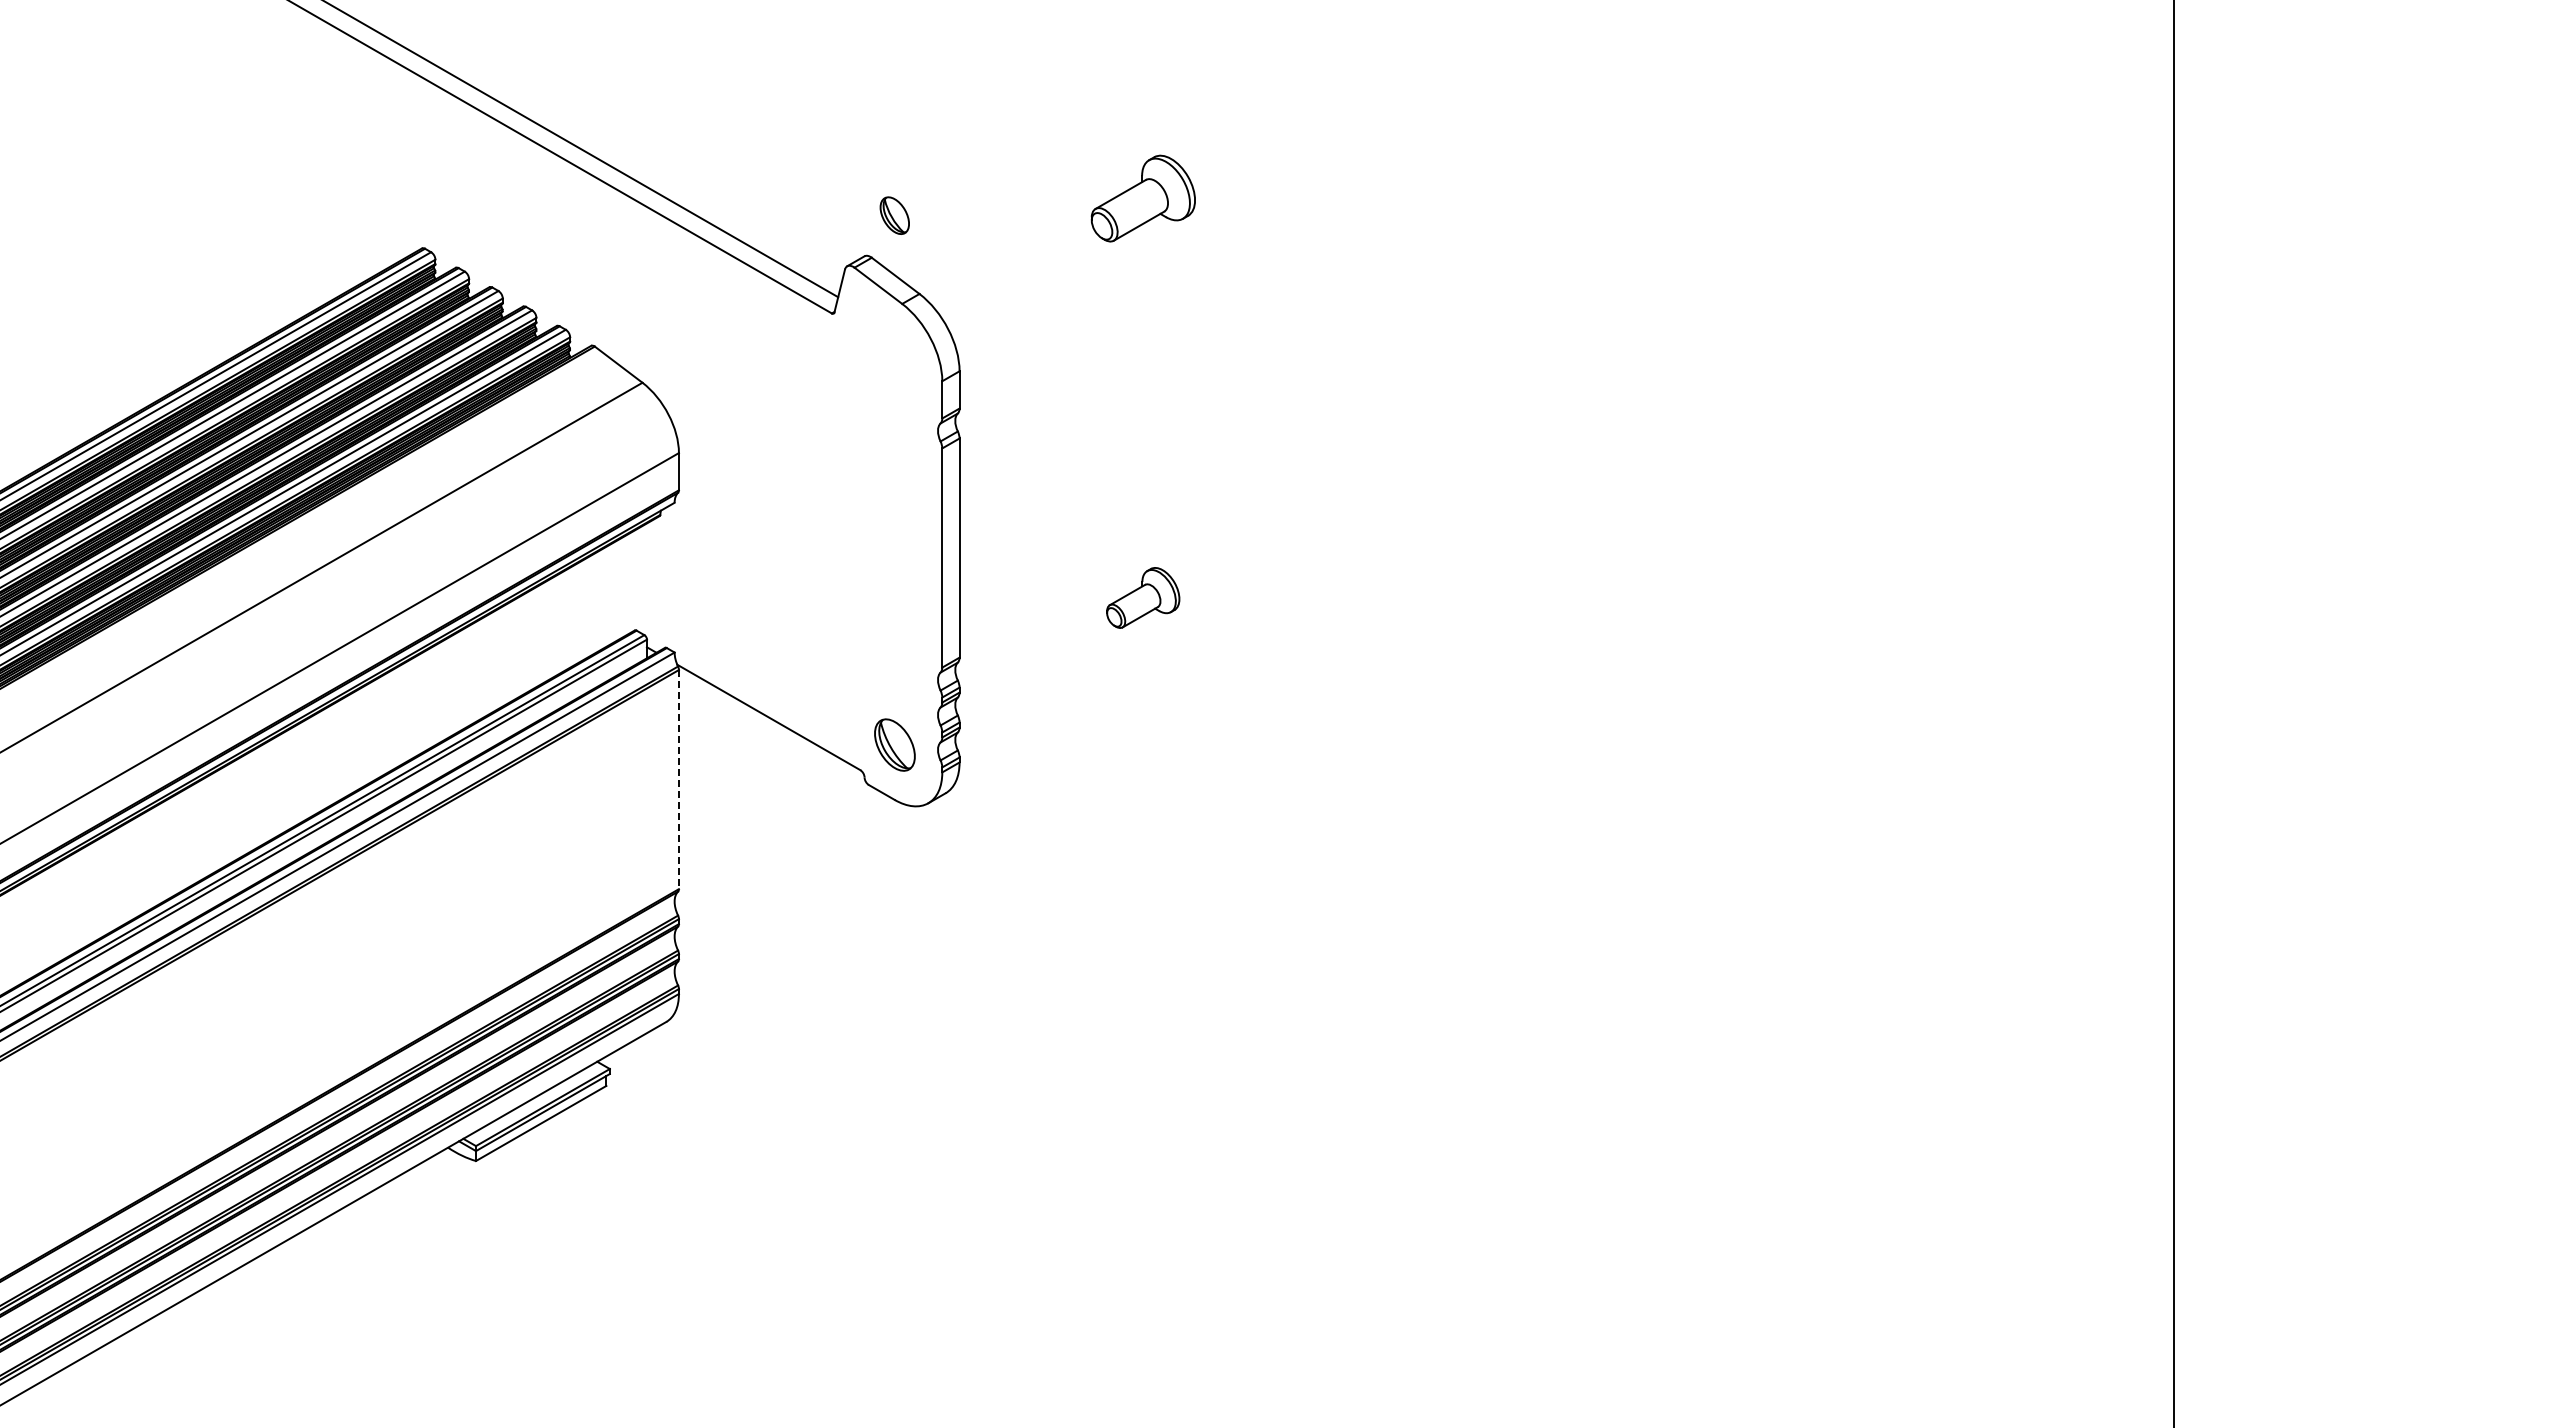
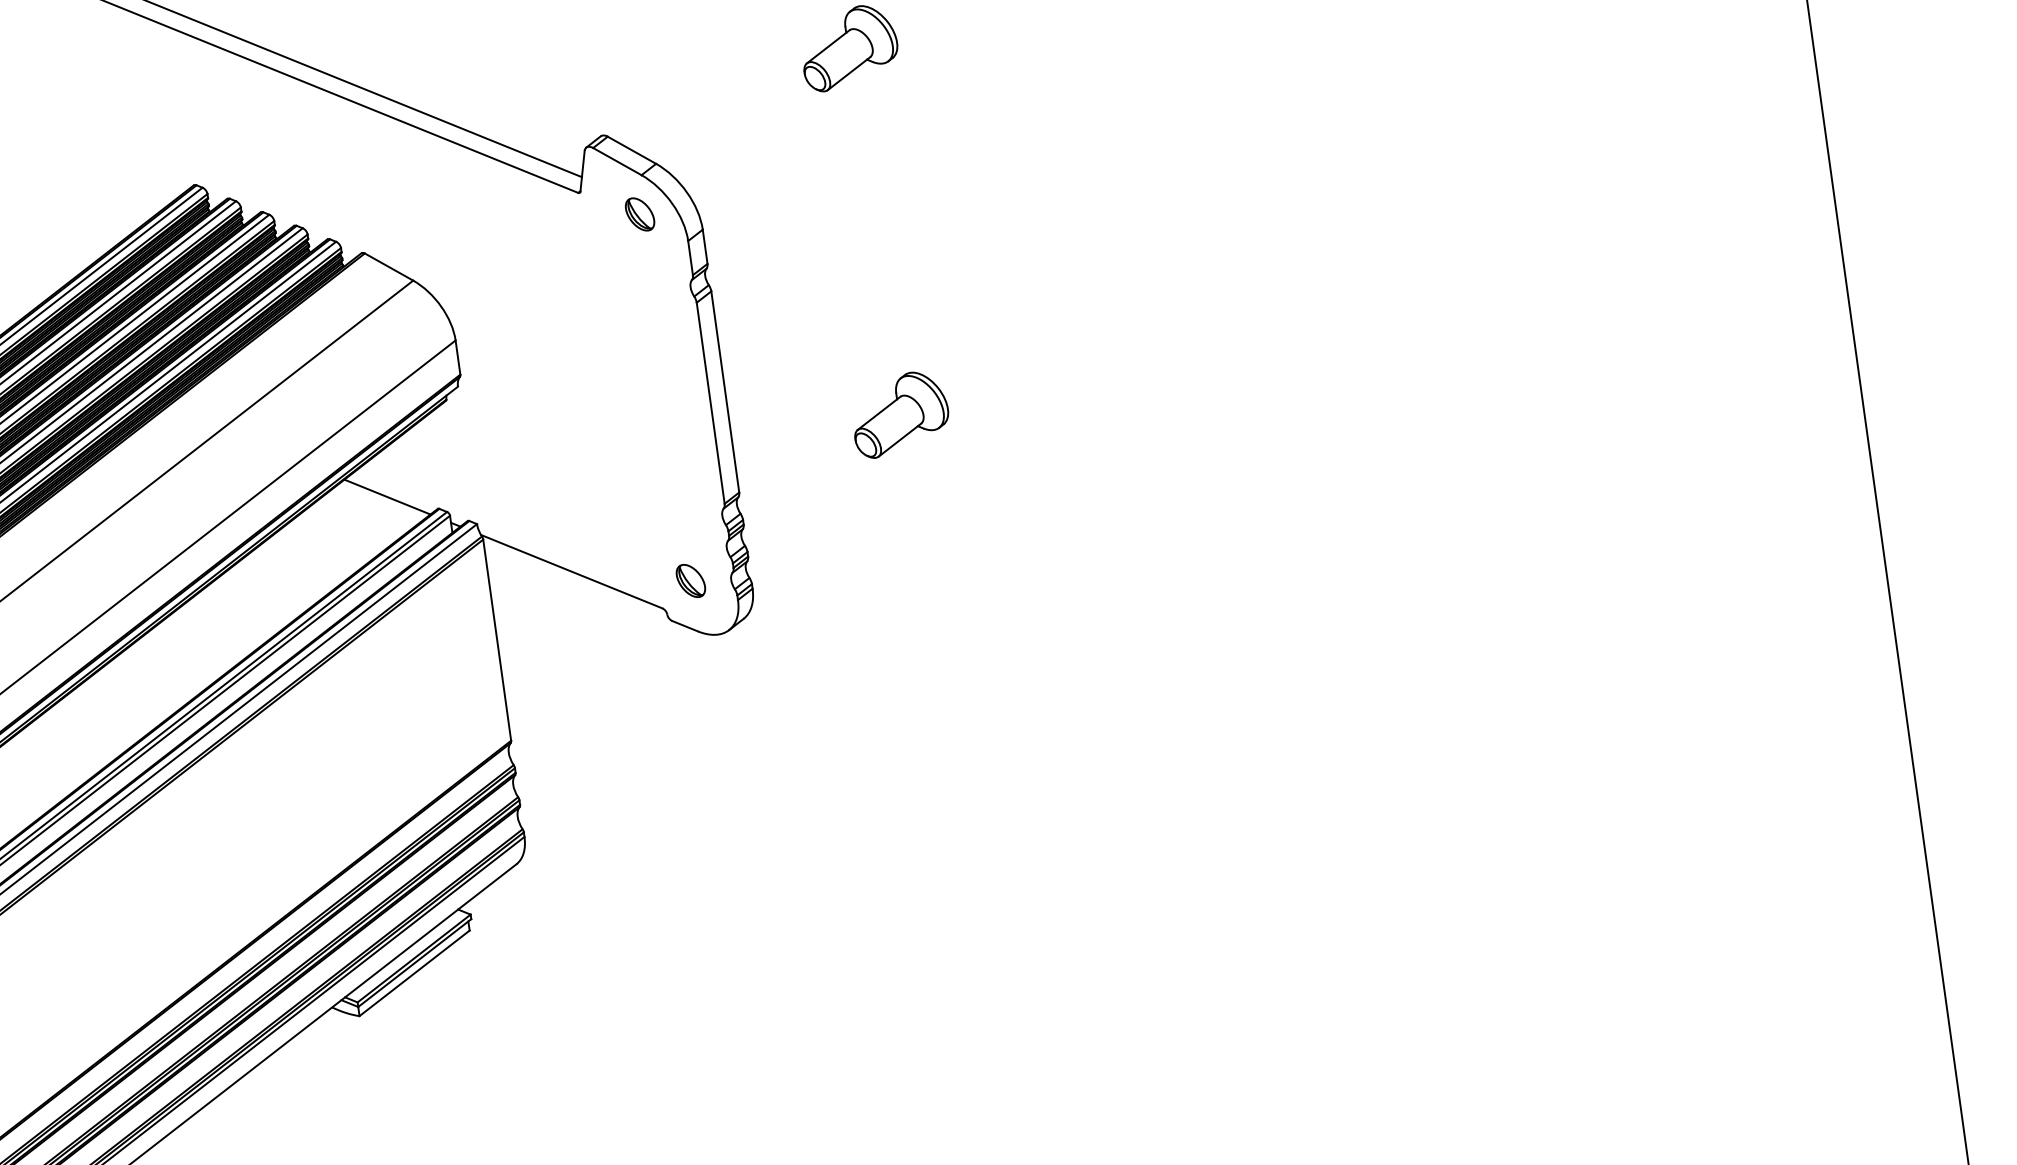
part: (894, 215) -> (639, 214), moved
part: (1142, 597) -> (899, 414), size x1.43
line: (582, 610) -> (387, 497), added
part: (894, 744) -> (690, 580), size x0.71
line: (678, 779) -> (496, 640), dashed -> solid

